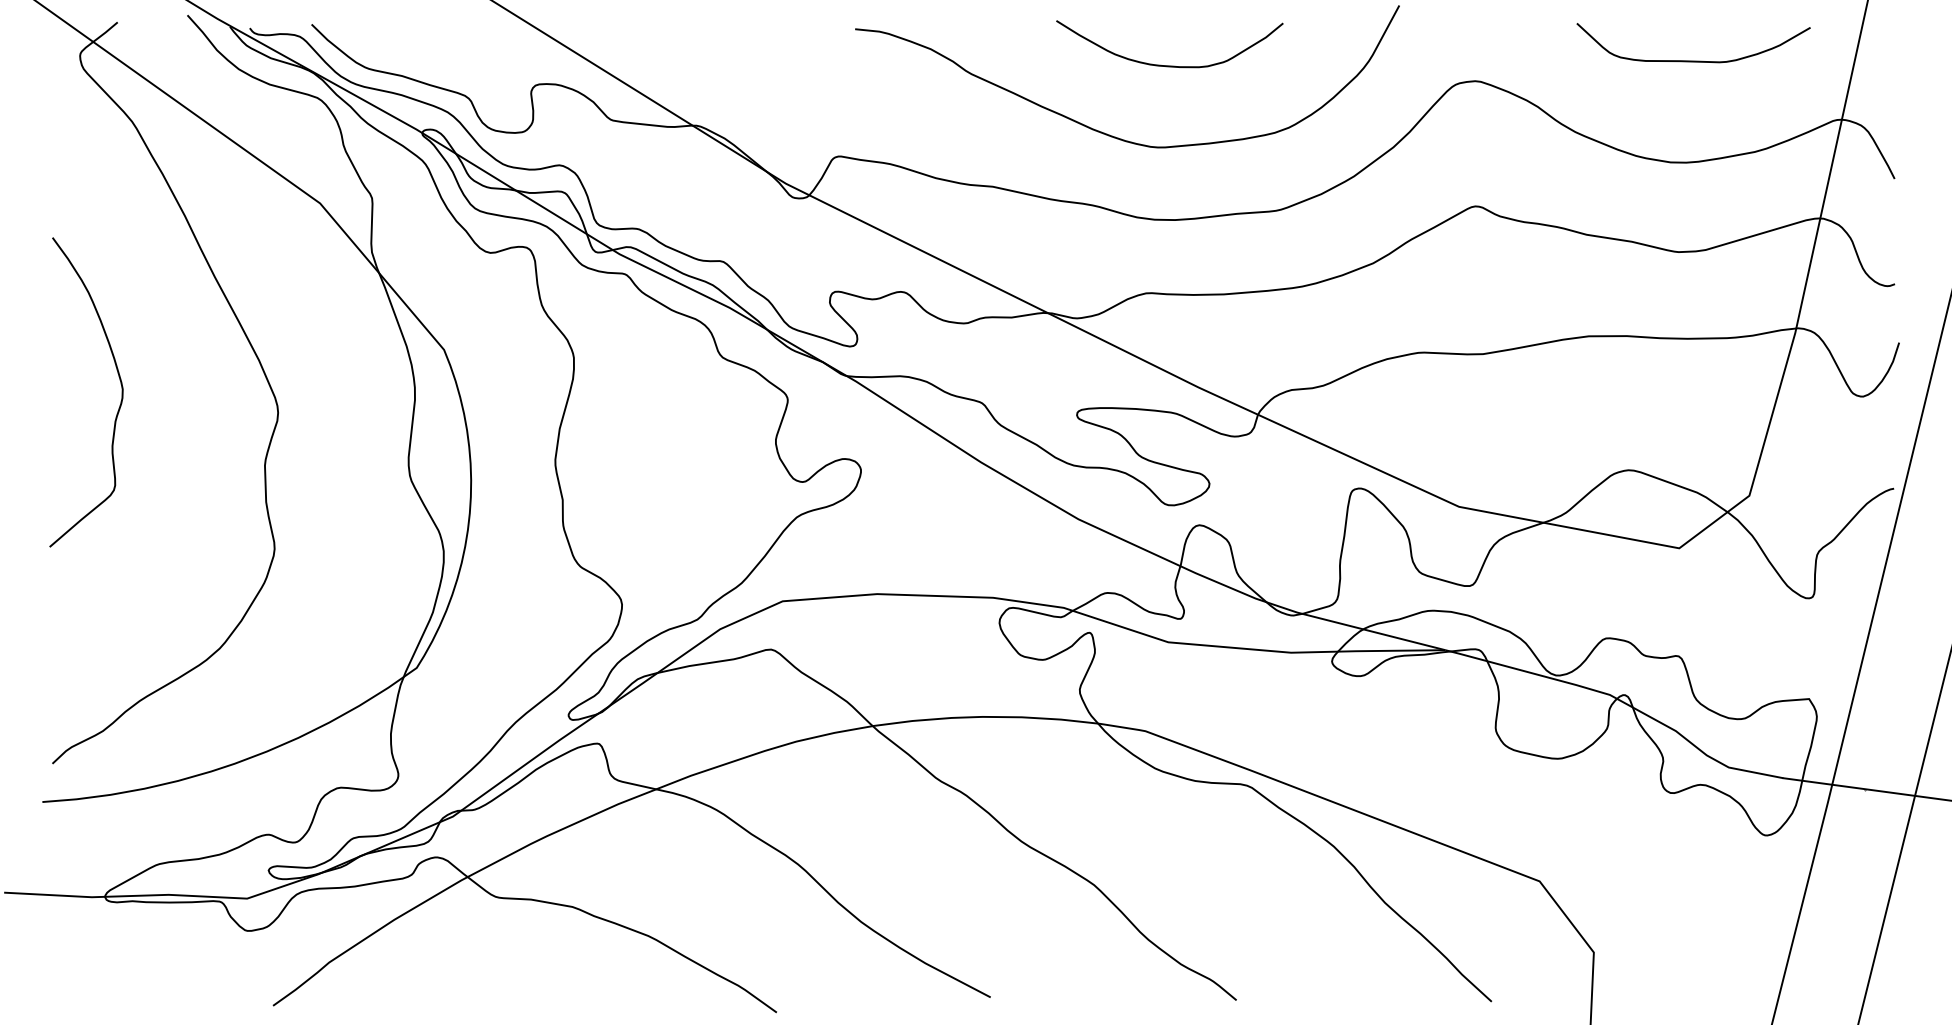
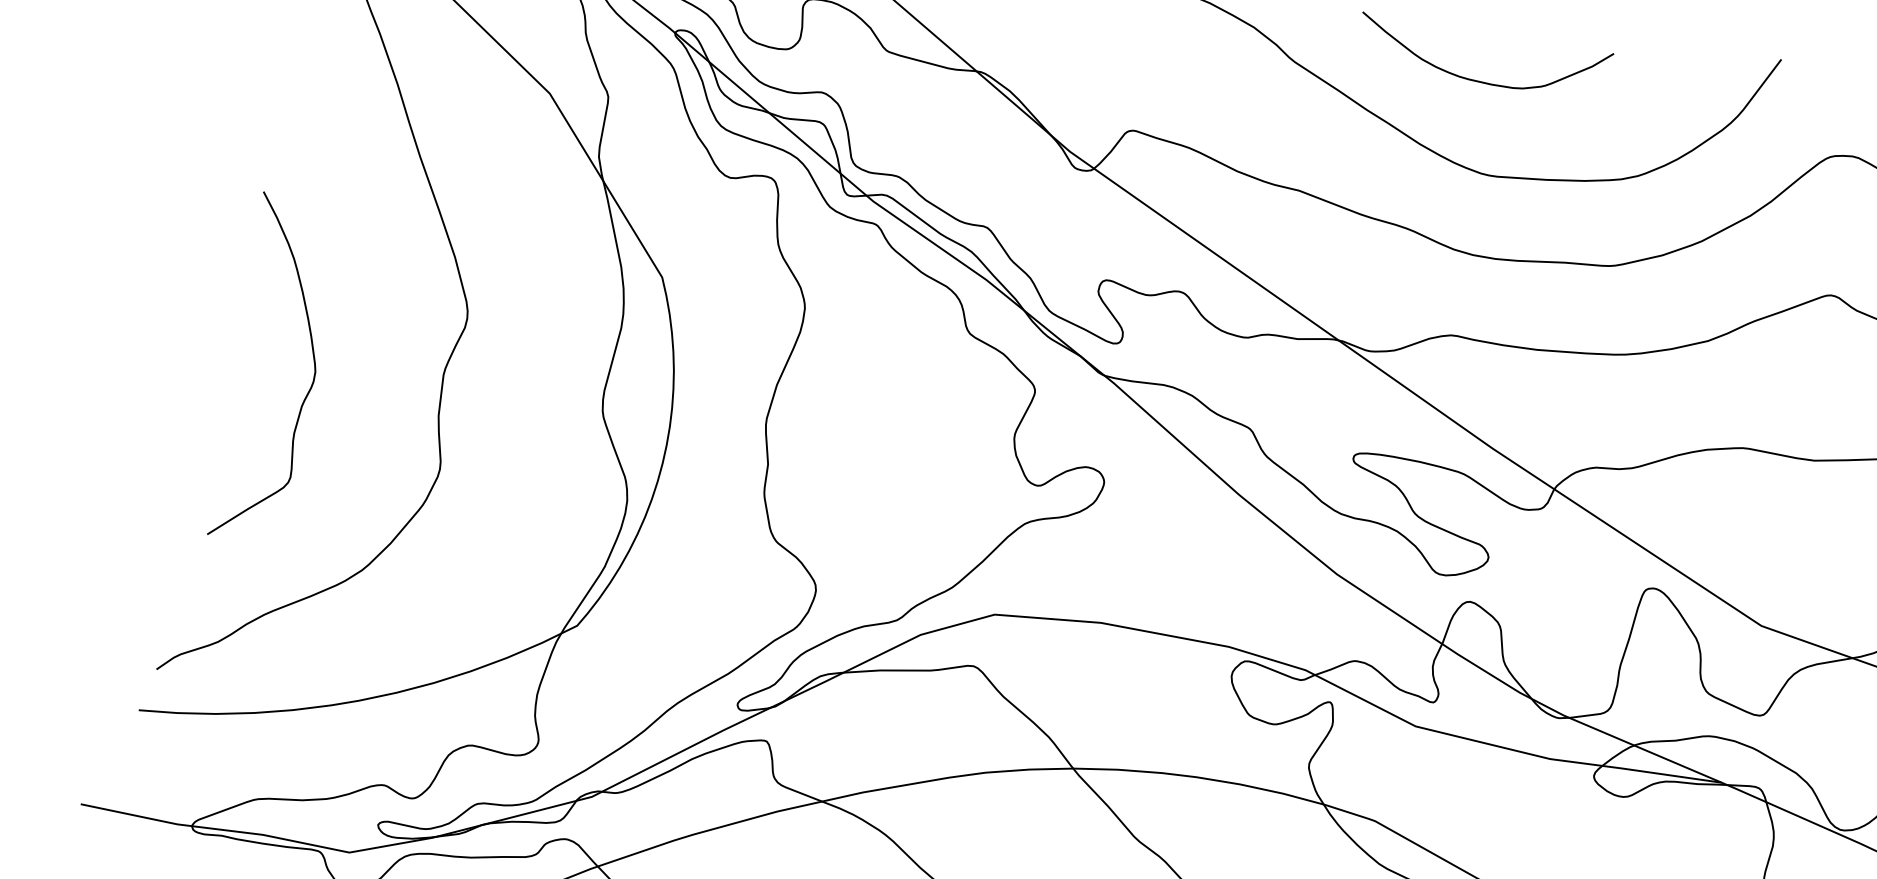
curve: (1169, 65) -> (1480, 81), moved
curve: (120, 384) -> (313, 366), moved

